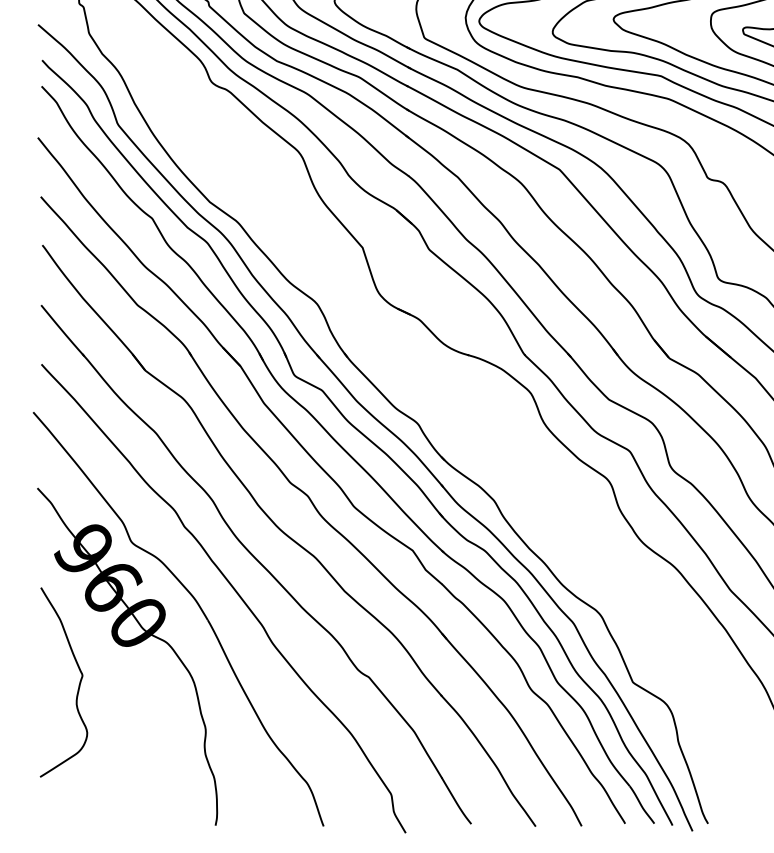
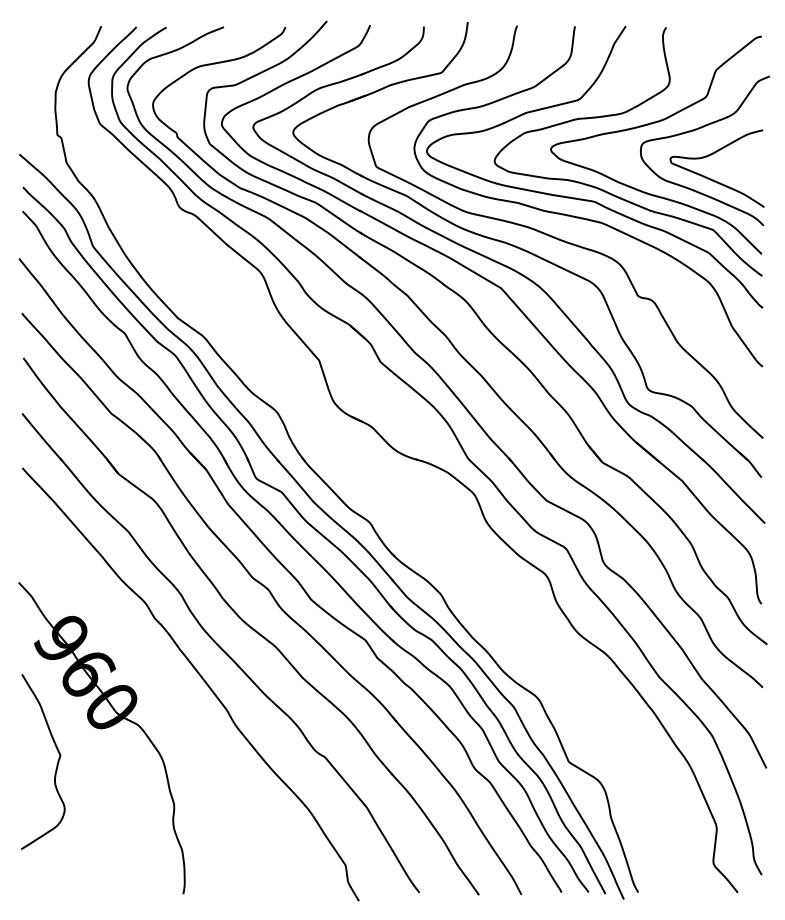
part: (198, 607) -> (167, 692), removed

